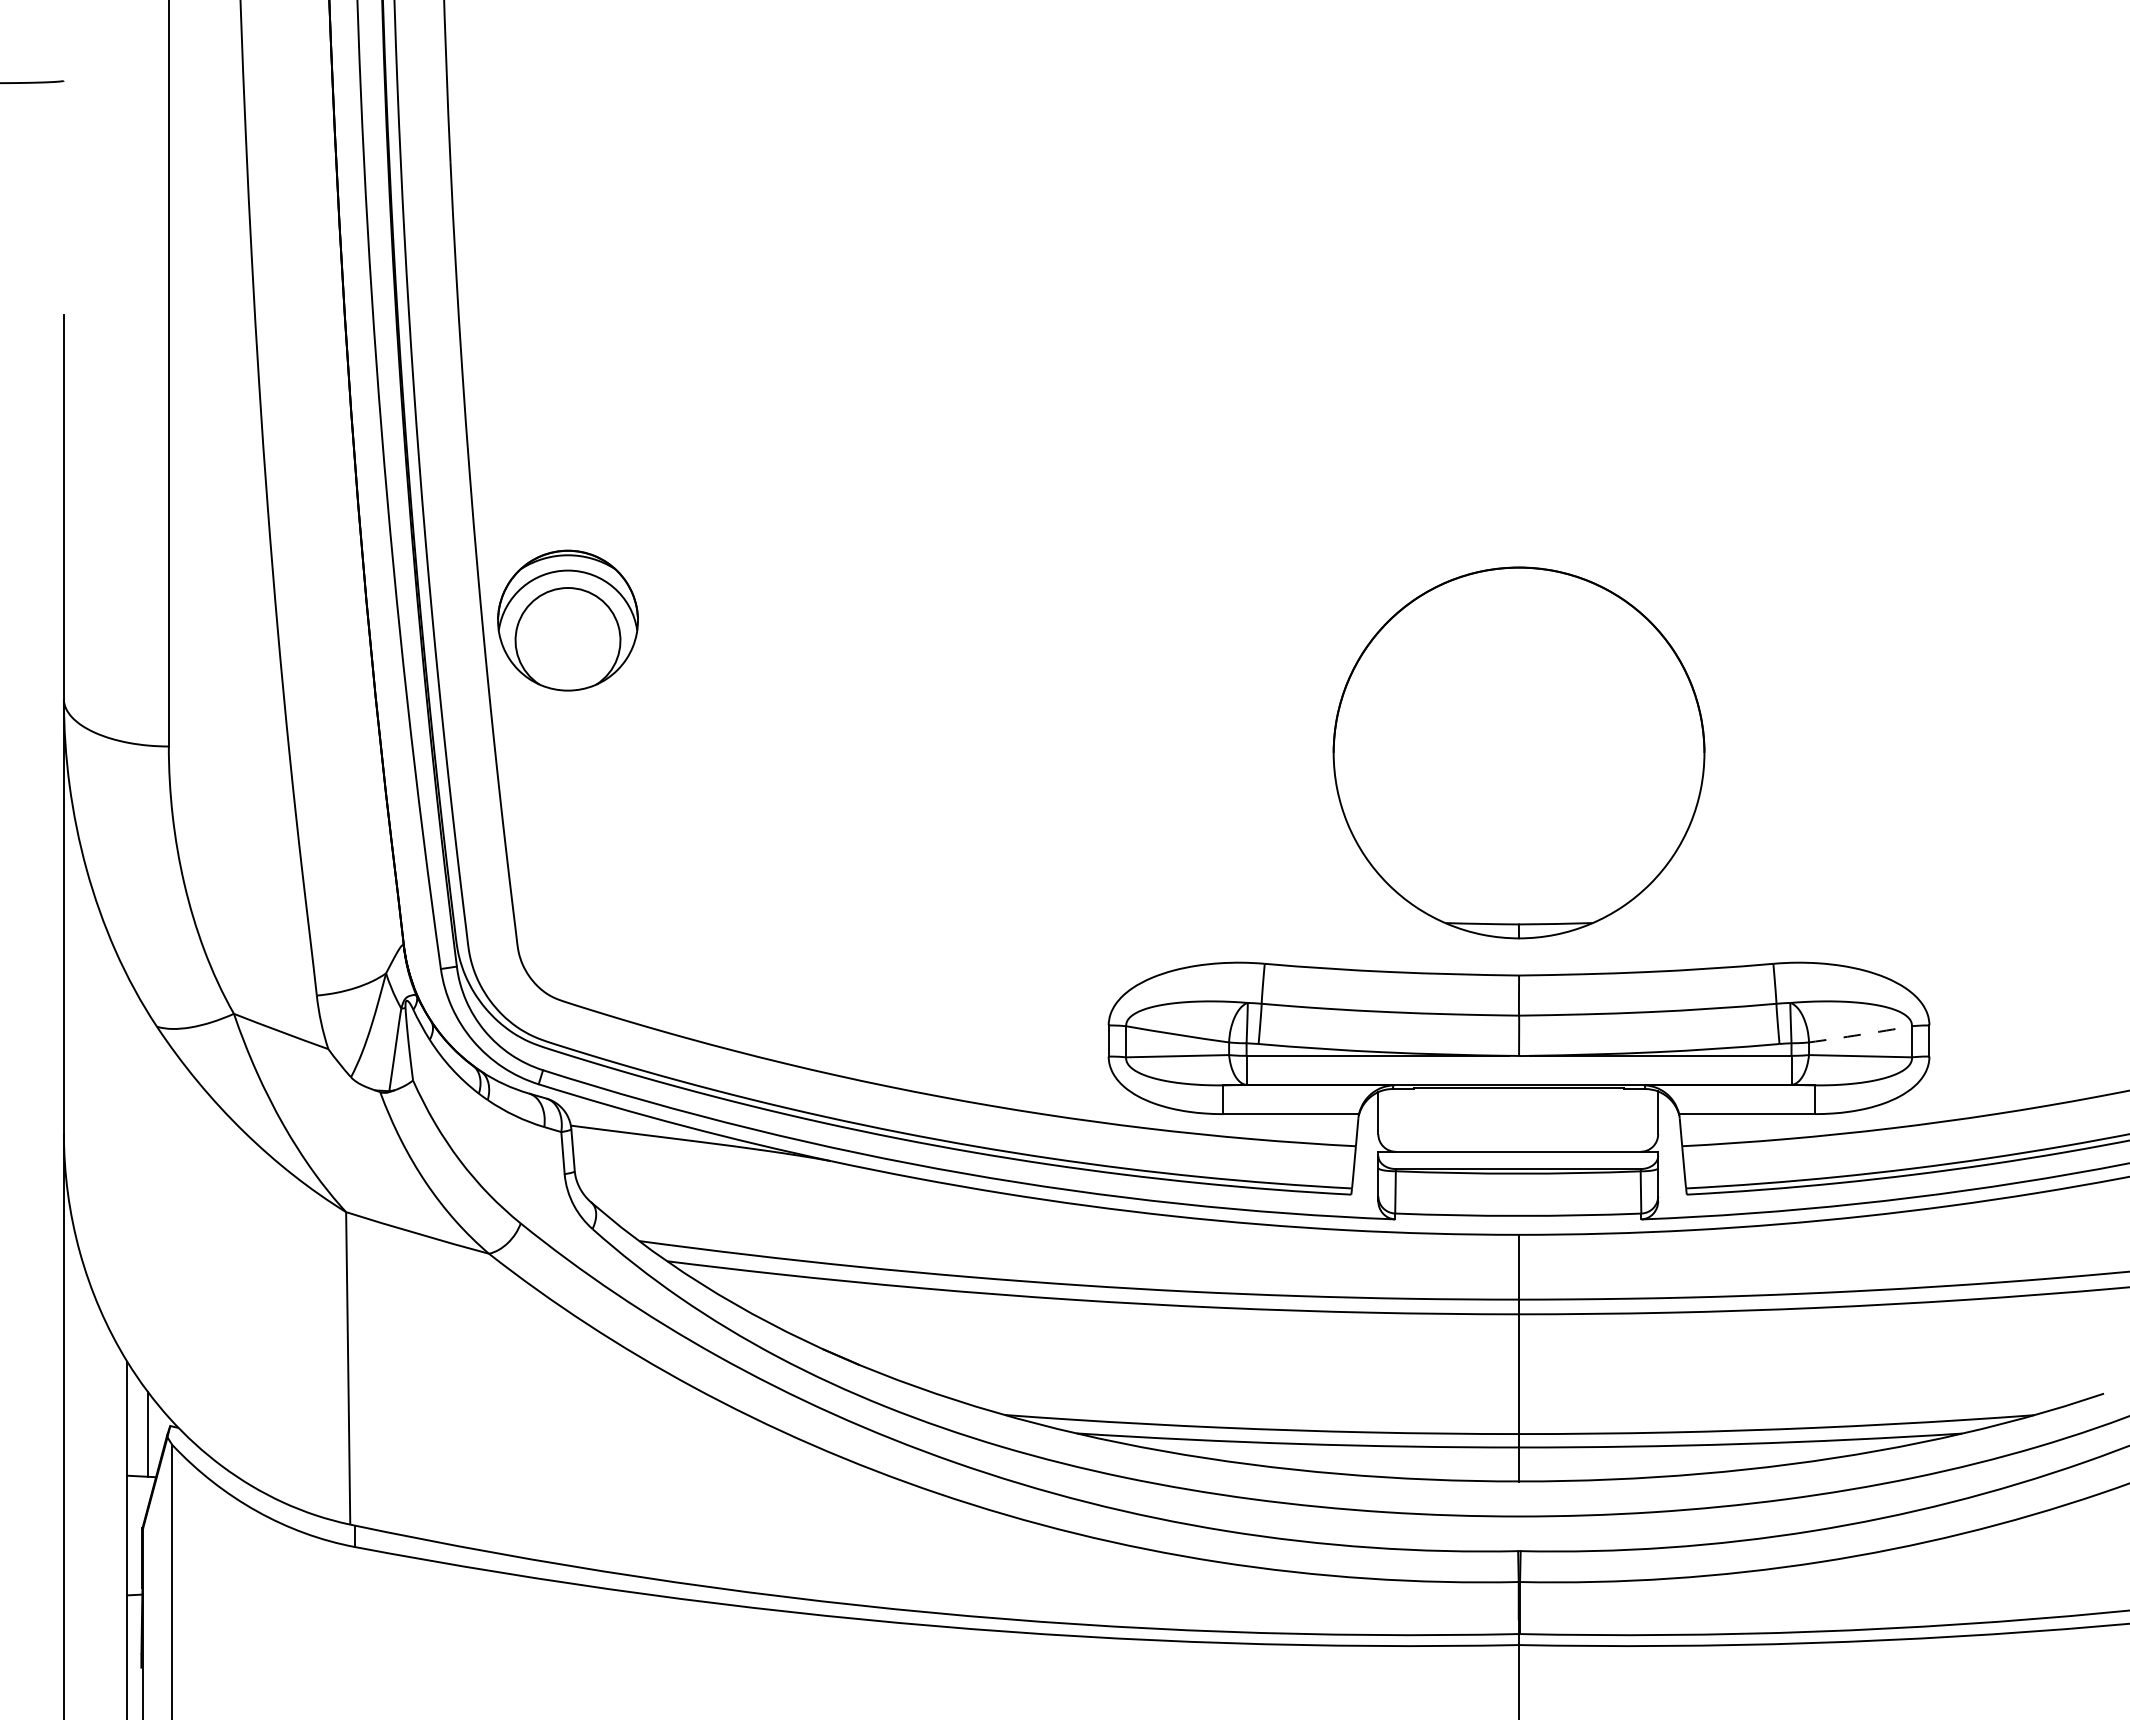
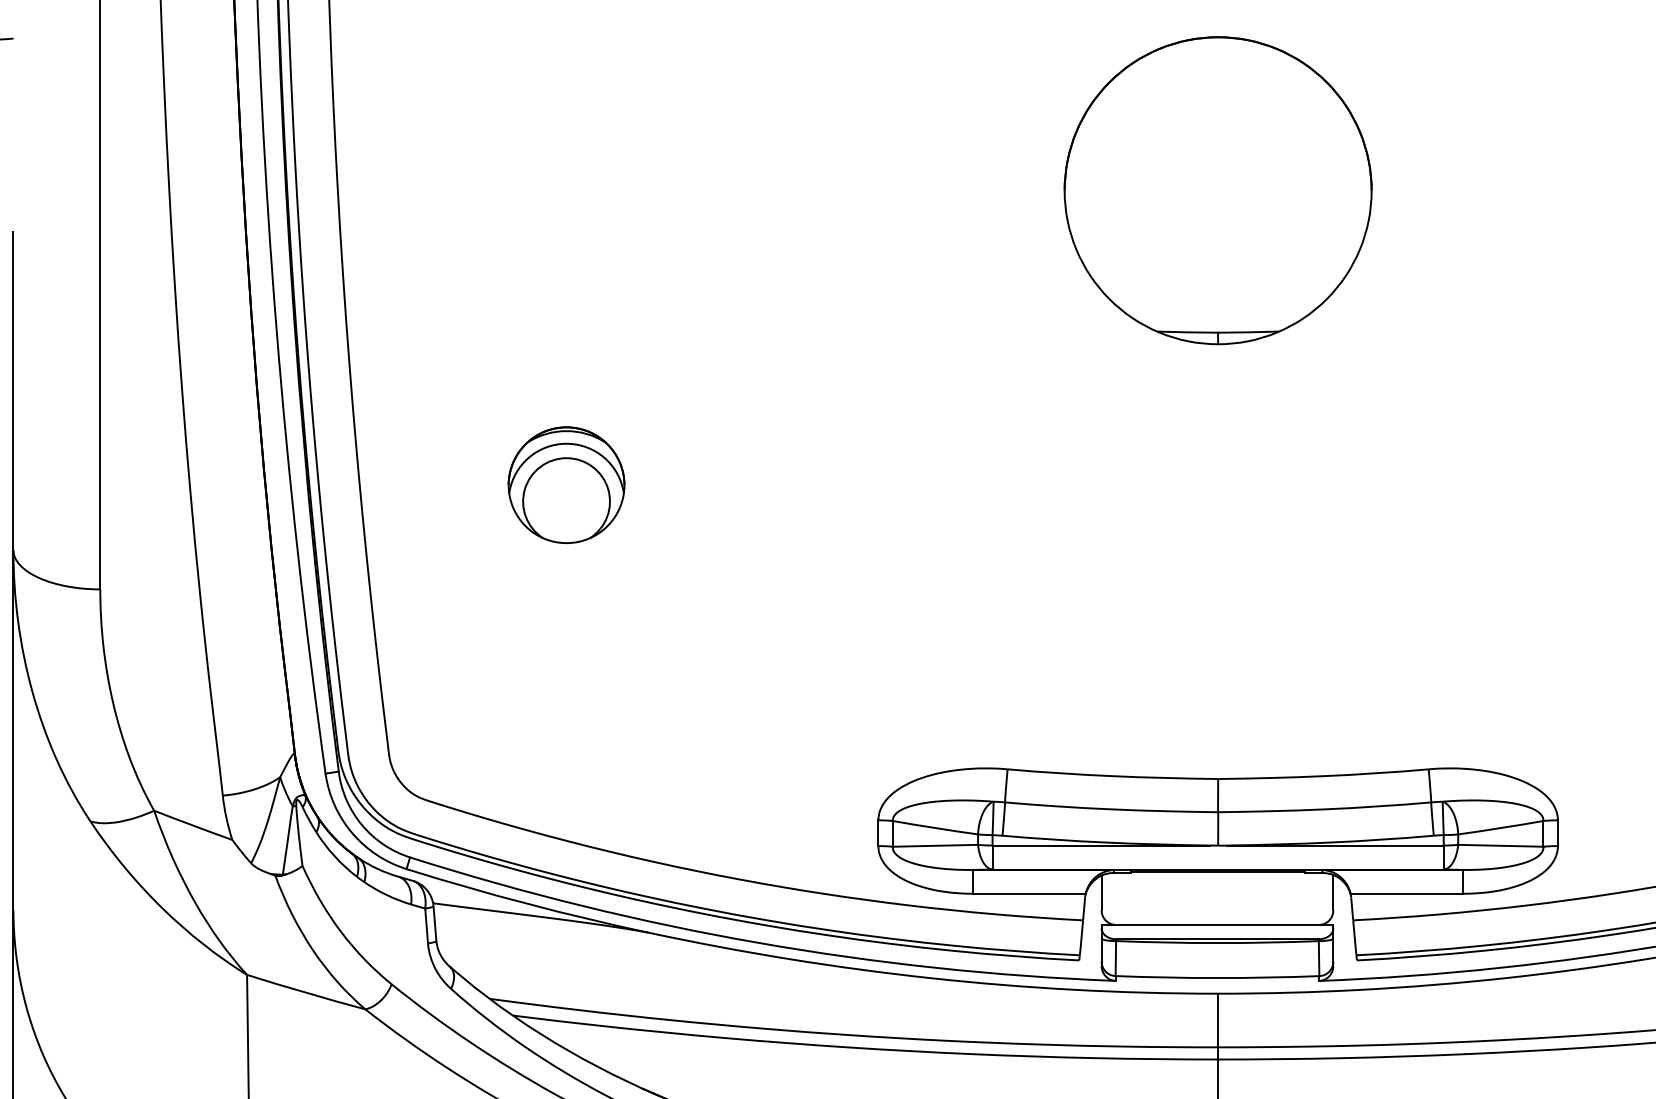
part: (567, 620) -> (566, 485), moved
part: (1518, 752) -> (1217, 190), moved
arc: (1860, 1034) -> (1500, 827), dashed -> solid

